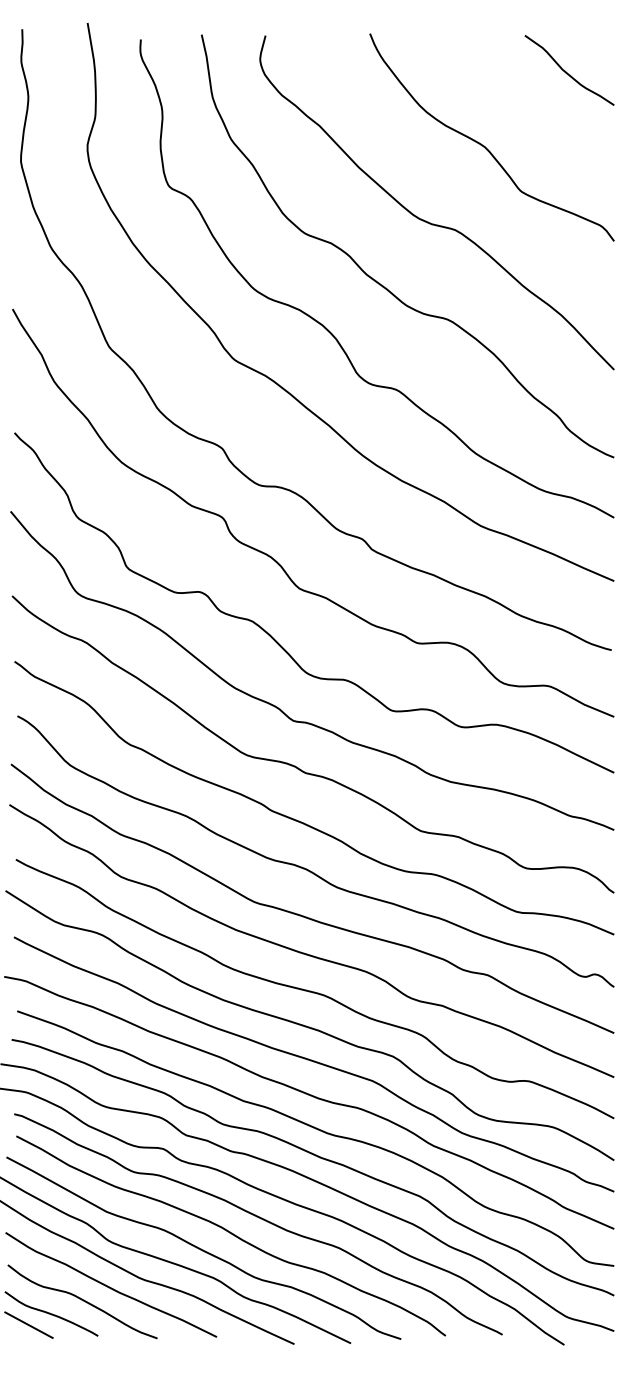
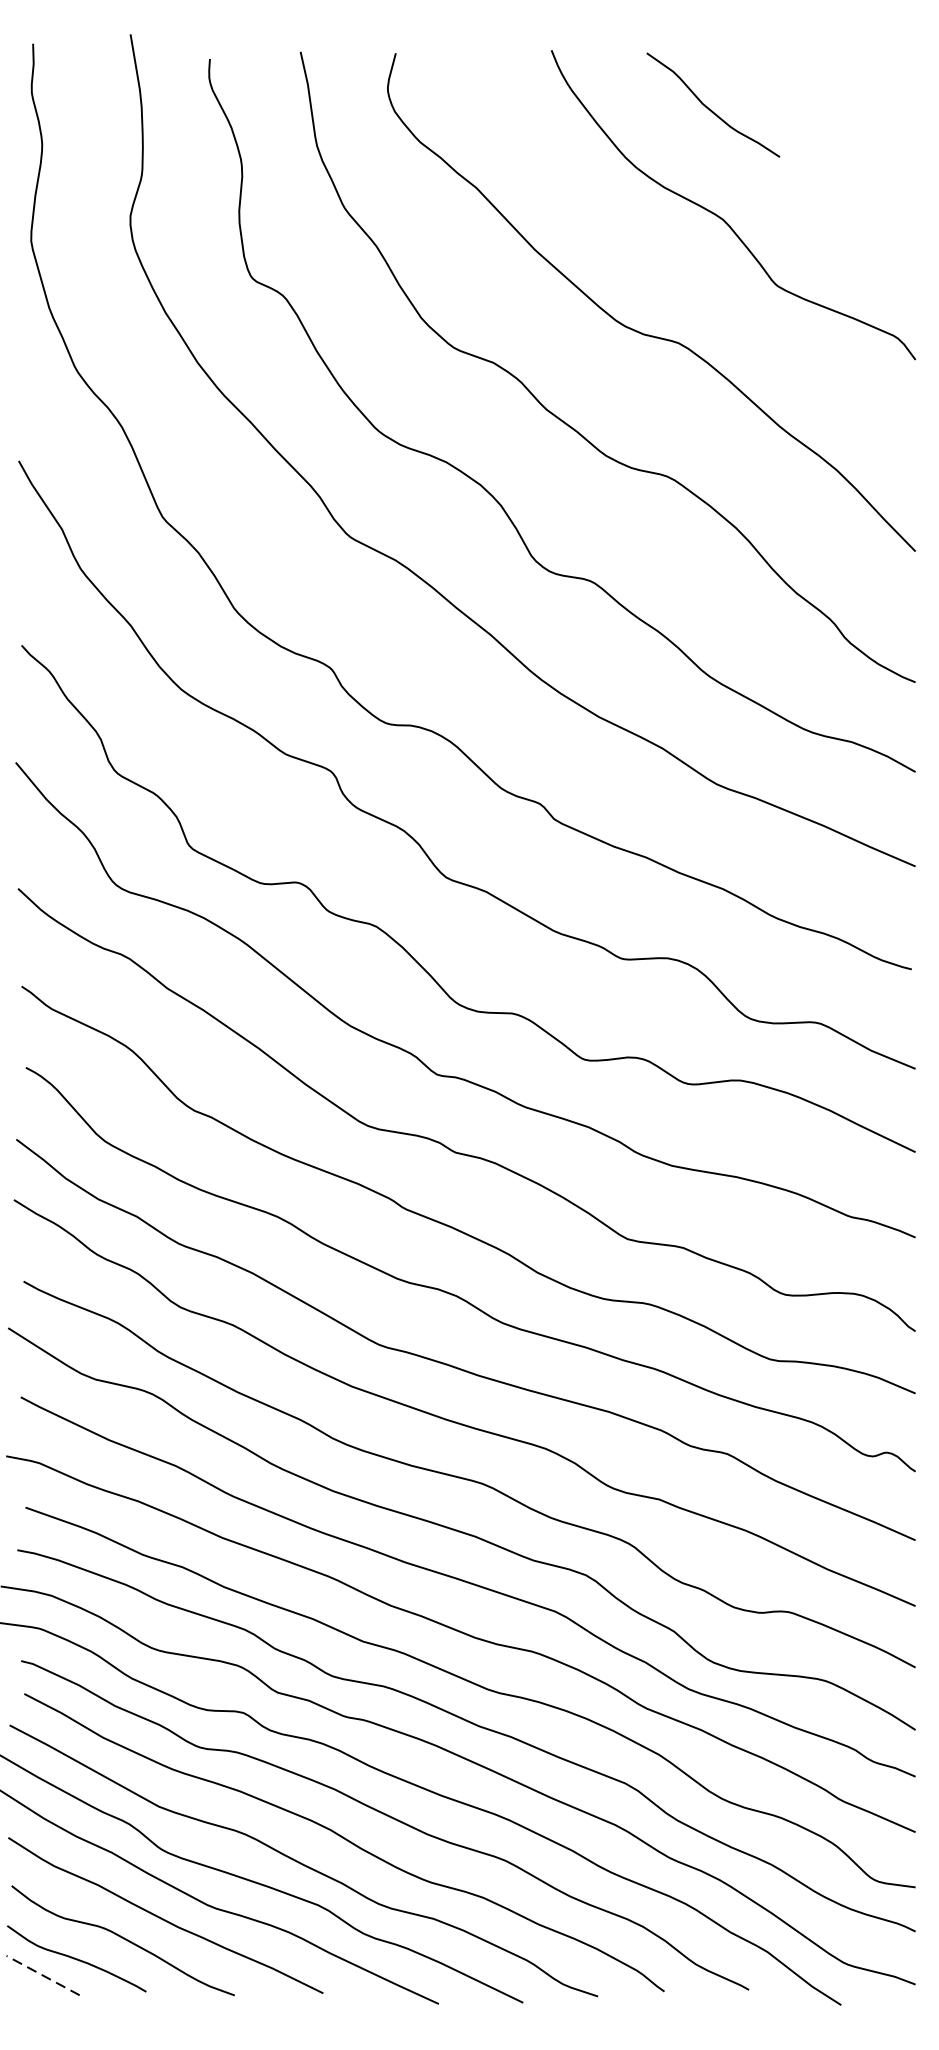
curve: (567, 72) -> (710, 108), moved
line: (28, 1325) -> (42, 1976), solid -> dashed

